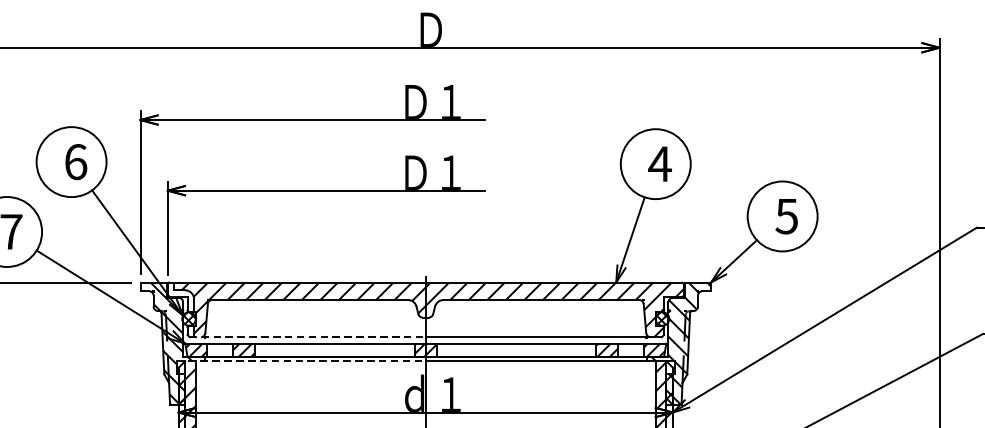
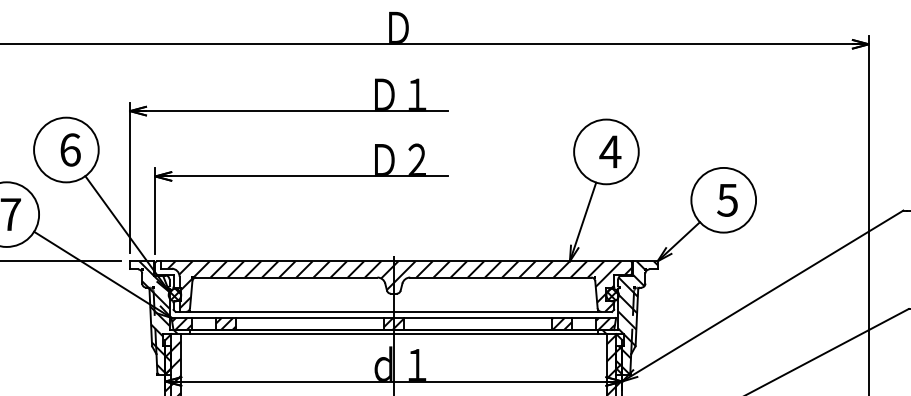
text: (451, 171) -> (417, 158), Ｄ１ -> Ｄ２
line: (308, 336) -> (285, 311), dashed -> solid
line: (302, 361) -> (279, 334), dashed -> solid

